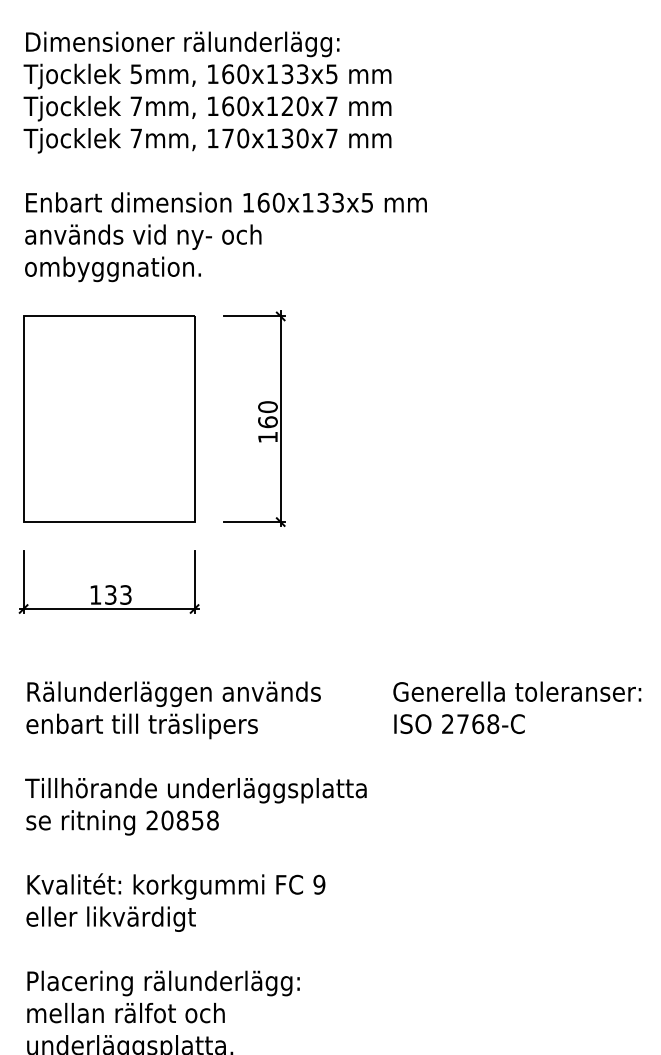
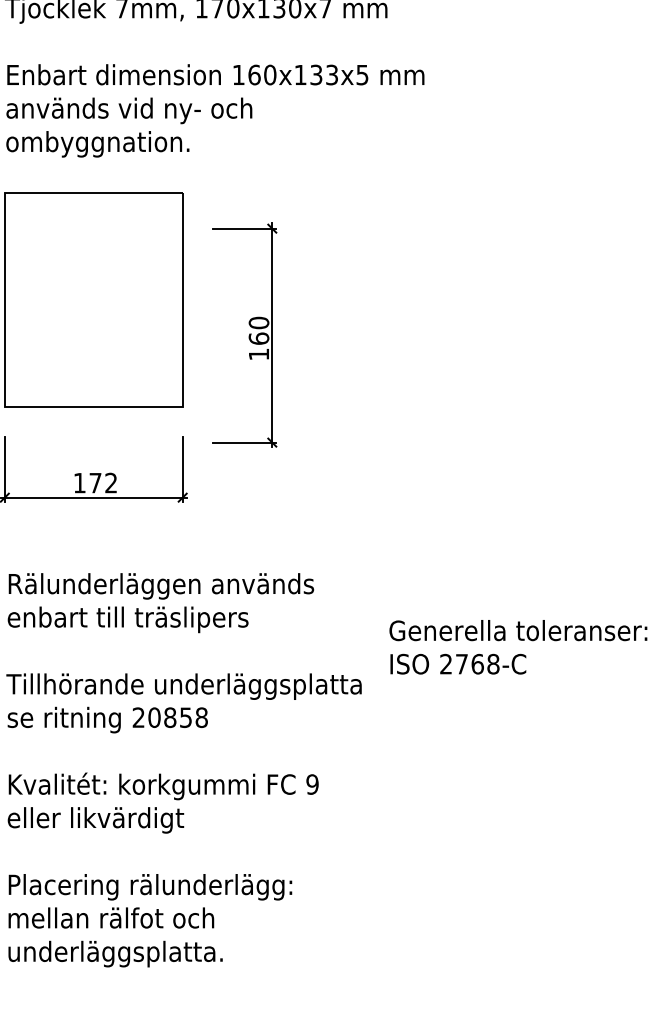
part: (254, 418) -> (245, 334), moved
text: (118, 594) -> (103, 482), 133 -> 172
text: (517, 707) -> (518, 646), moved

